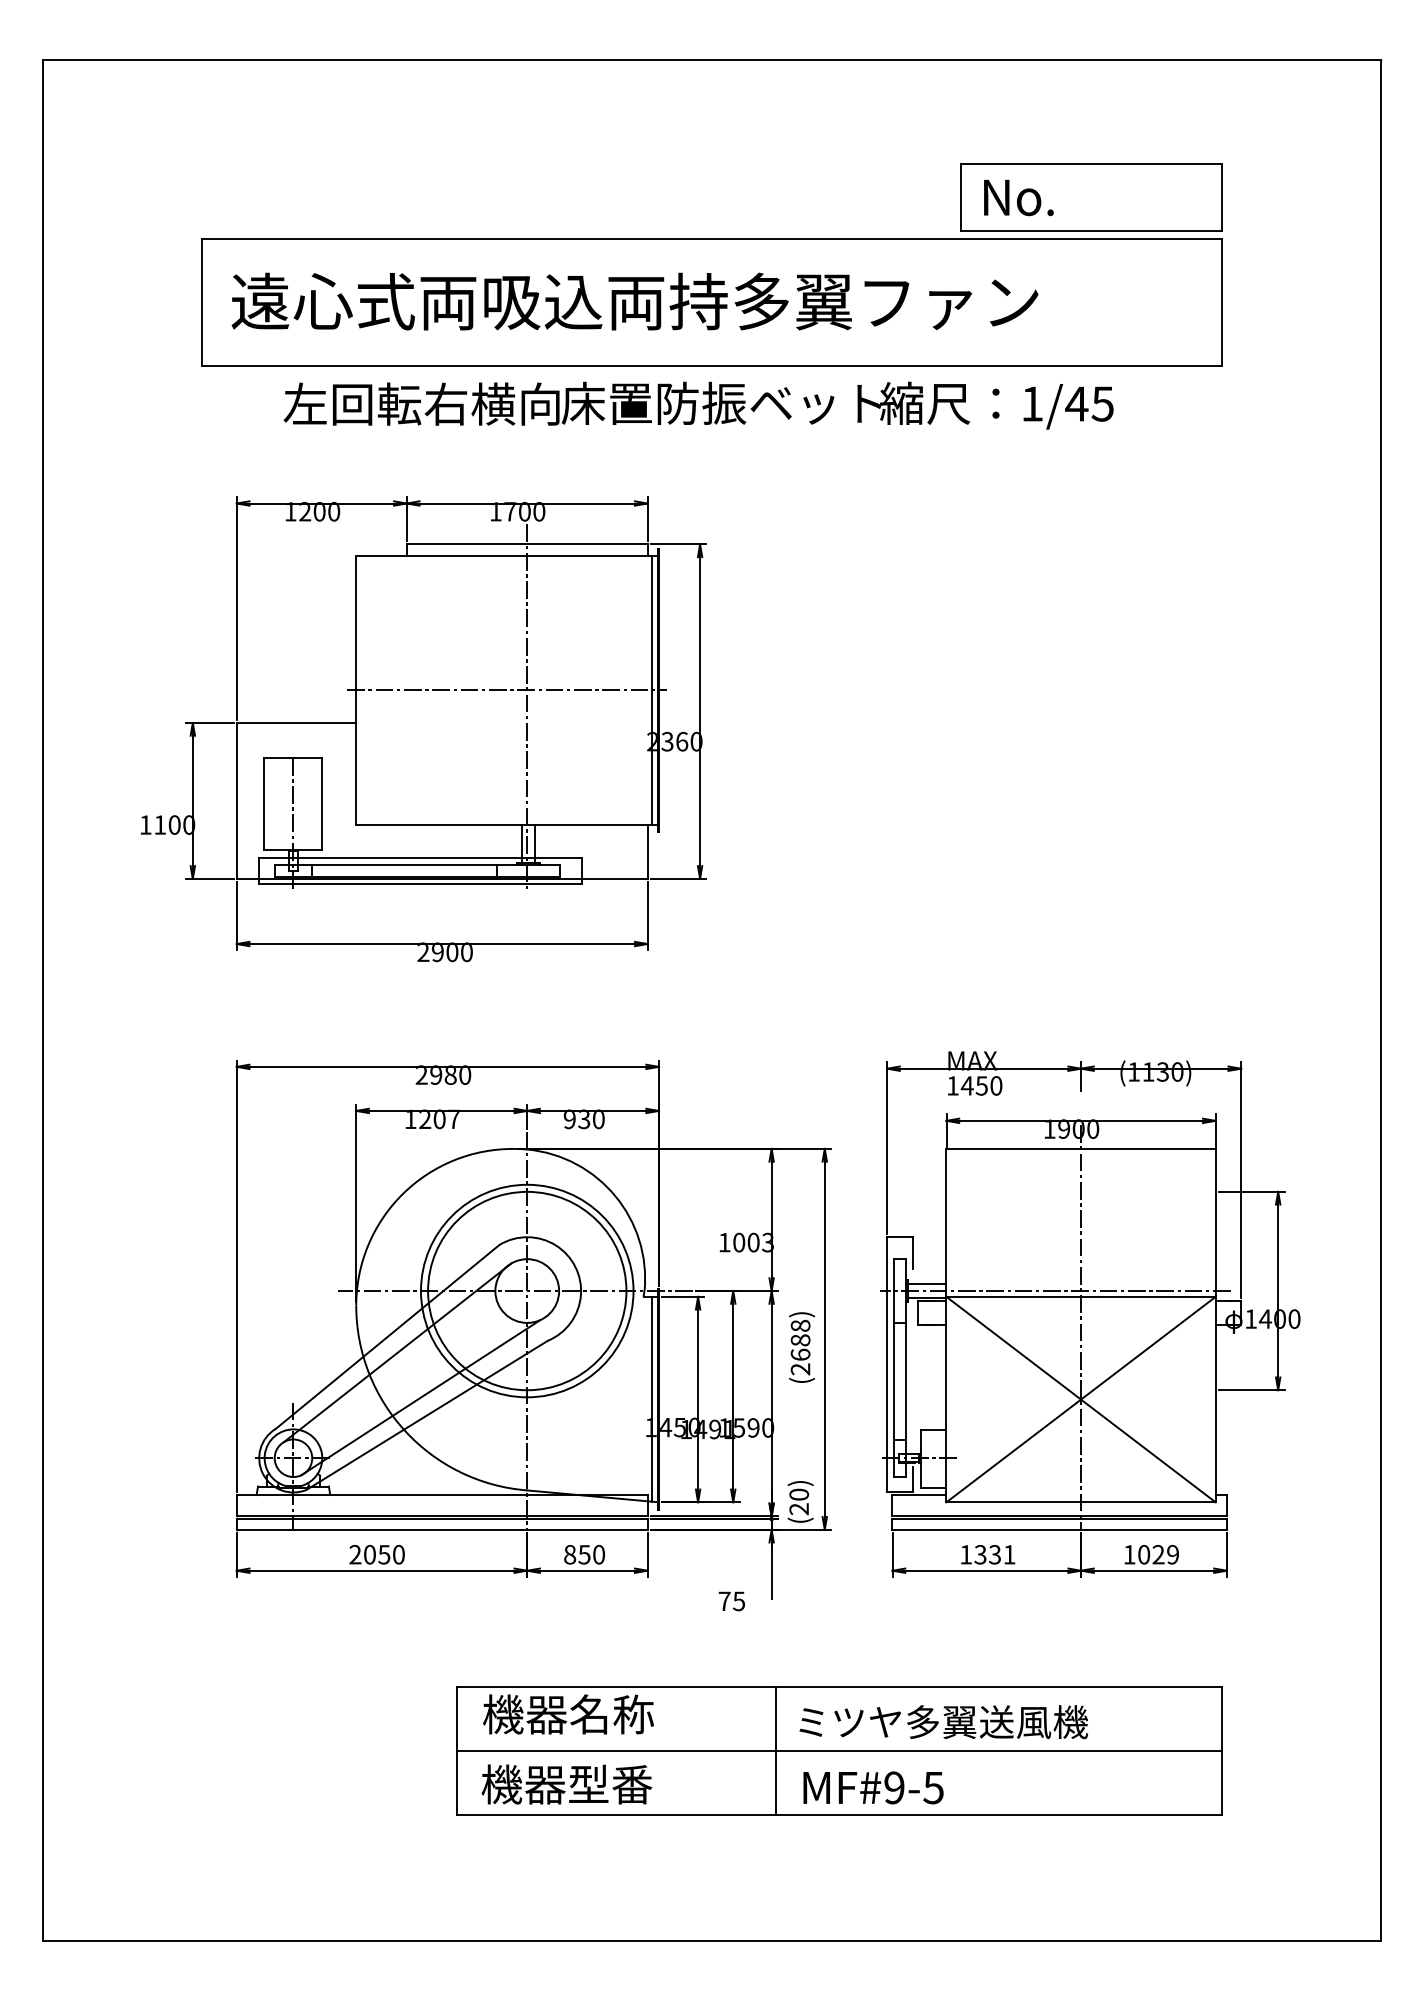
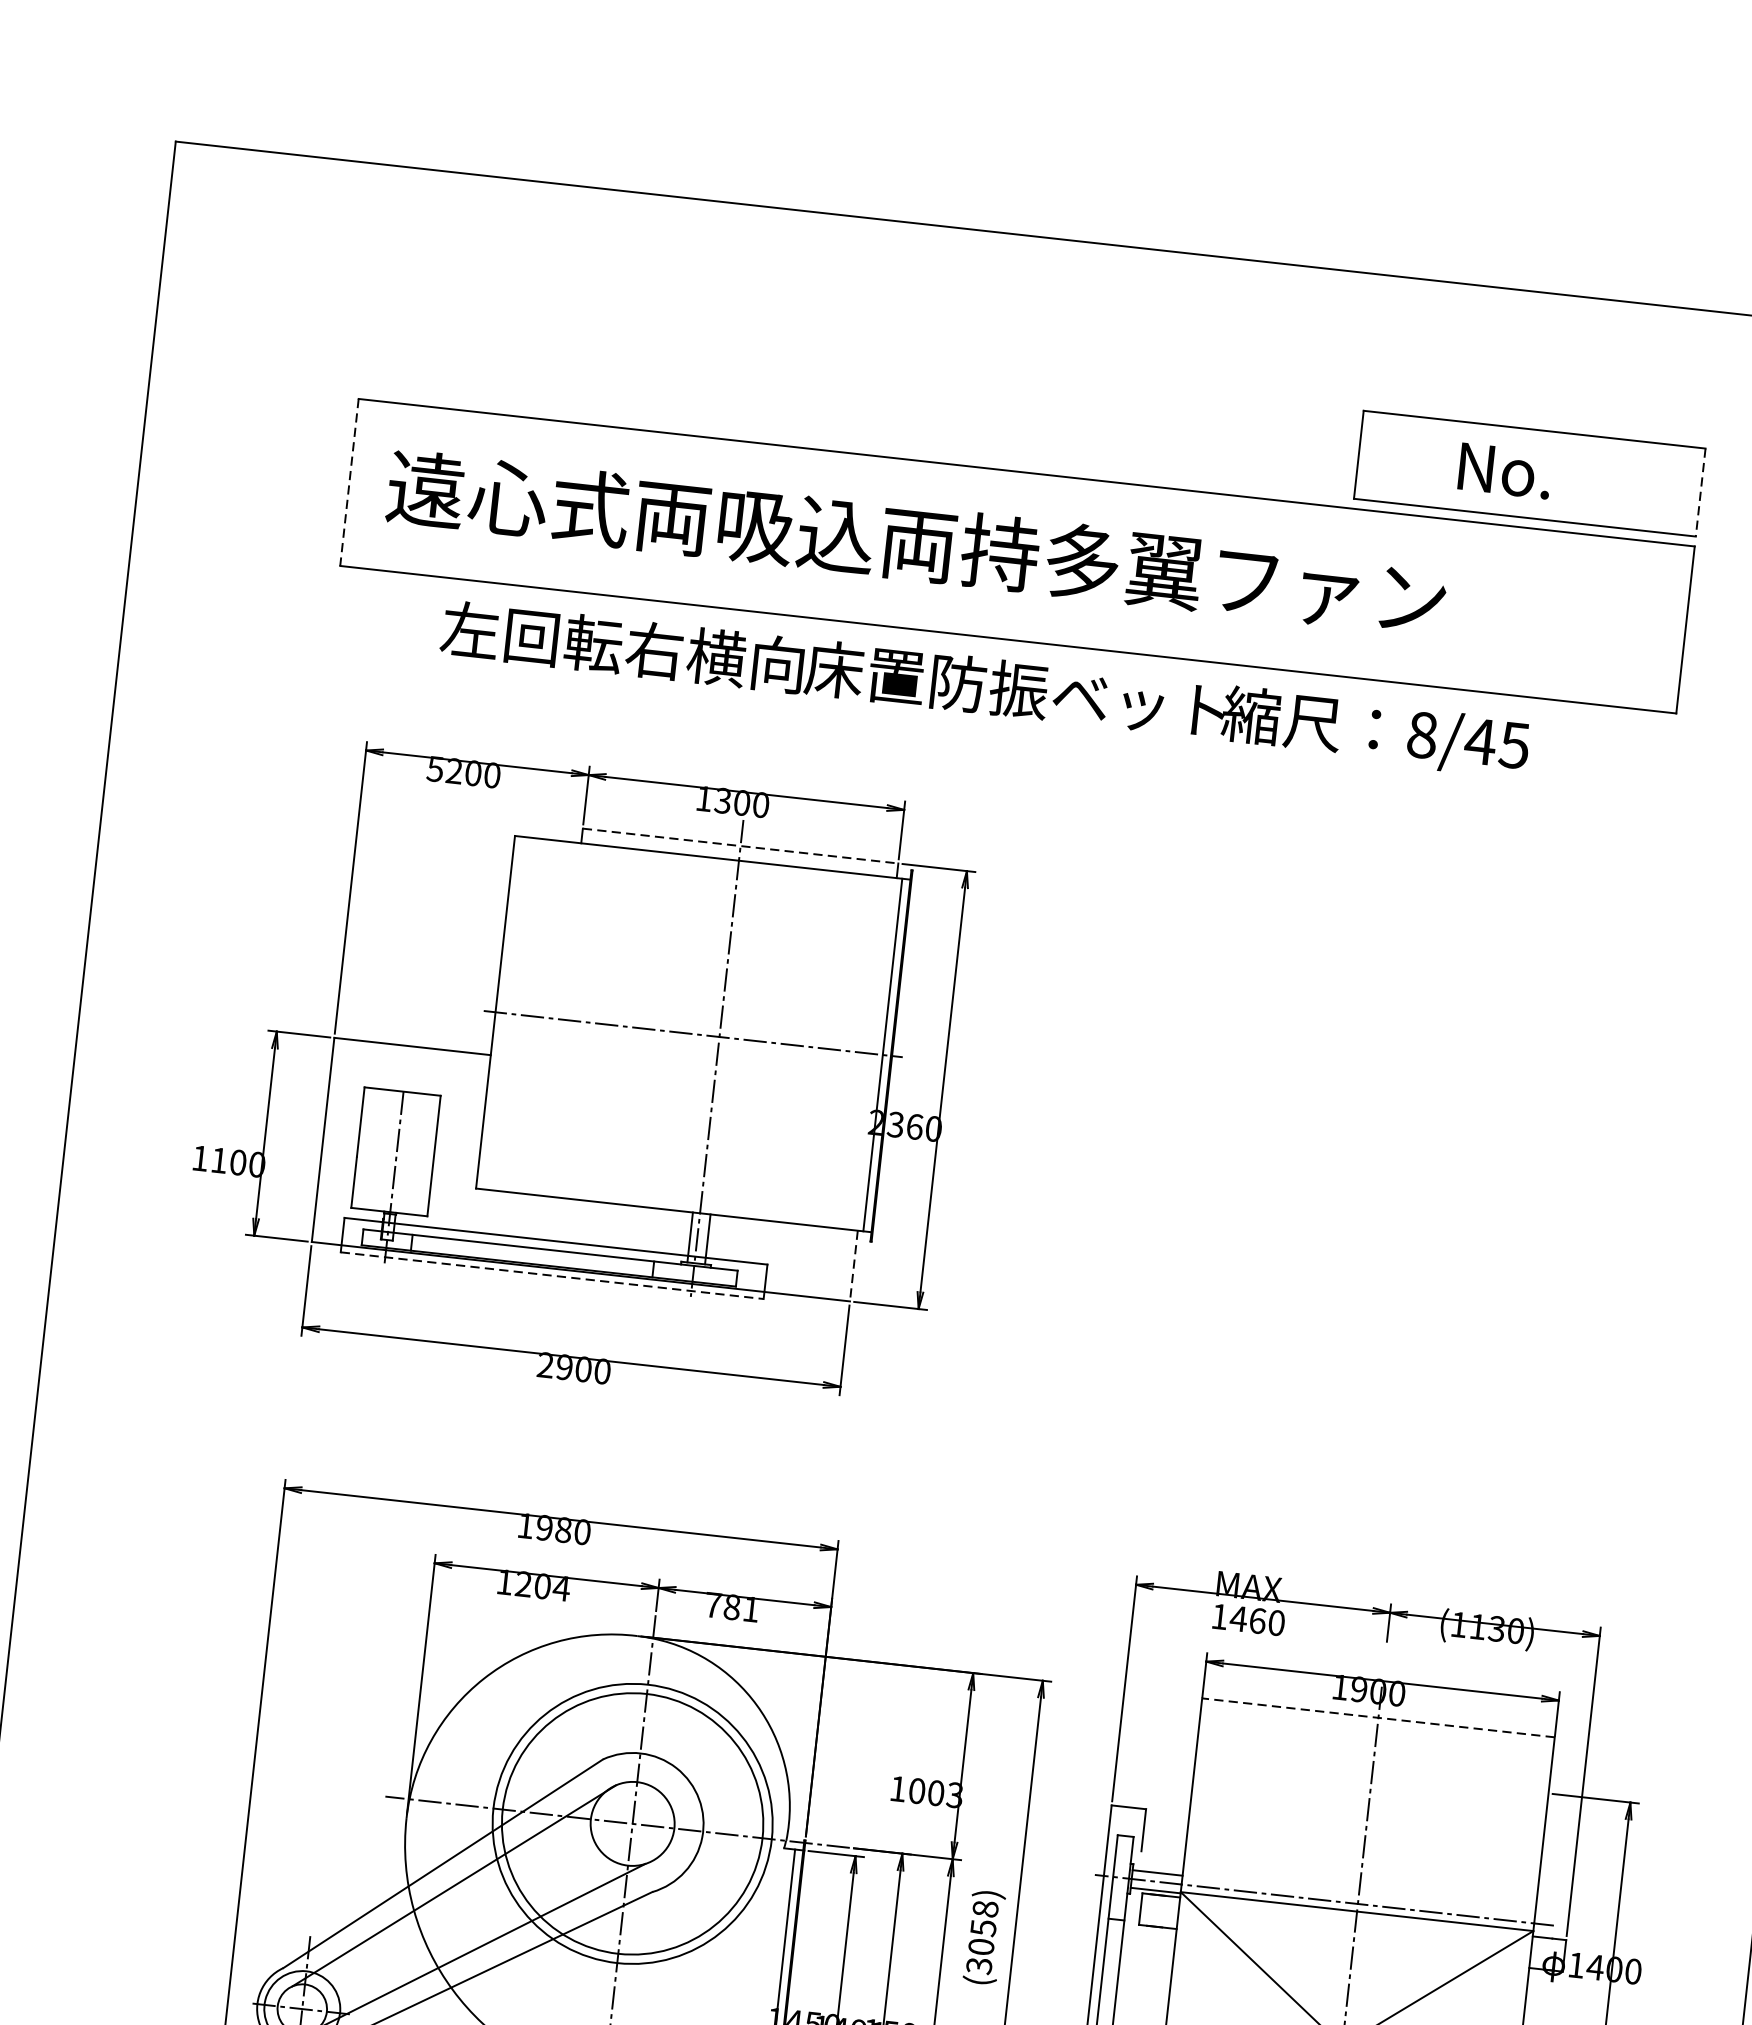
text: (1018, 197) -> (1504, 470), moved
line: (1222, 197) -> (1701, 492), solid -> dashed
line: (201, 302) -> (348, 482), solid -> dashed
text: (1032, 403) -> (1422, 734), 1/45 -> 8/45
text: (290, 511) -> (435, 768), 1200 -> 5200
text: (510, 511) -> (723, 800), 1700 -> 1300
line: (527, 544) -> (740, 846), solid -> dashed
line: (647, 851) -> (853, 1265), solid -> dashed
line: (421, 884) -> (552, 1276), solid -> dashed
text: (421, 1074) -> (525, 1524), 2980 -> 1980
text: (981, 1085) -> (1257, 1620), 1450 -> 1460
text: (453, 1118) -> (561, 1587), 1207 -> 1204
text: (583, 1119) -> (731, 1607), 930 -> 781
line: (1081, 1148) -> (1379, 1717), solid -> dashed
text: (800, 1354) -> (981, 1946), (2688) -> (3058)

